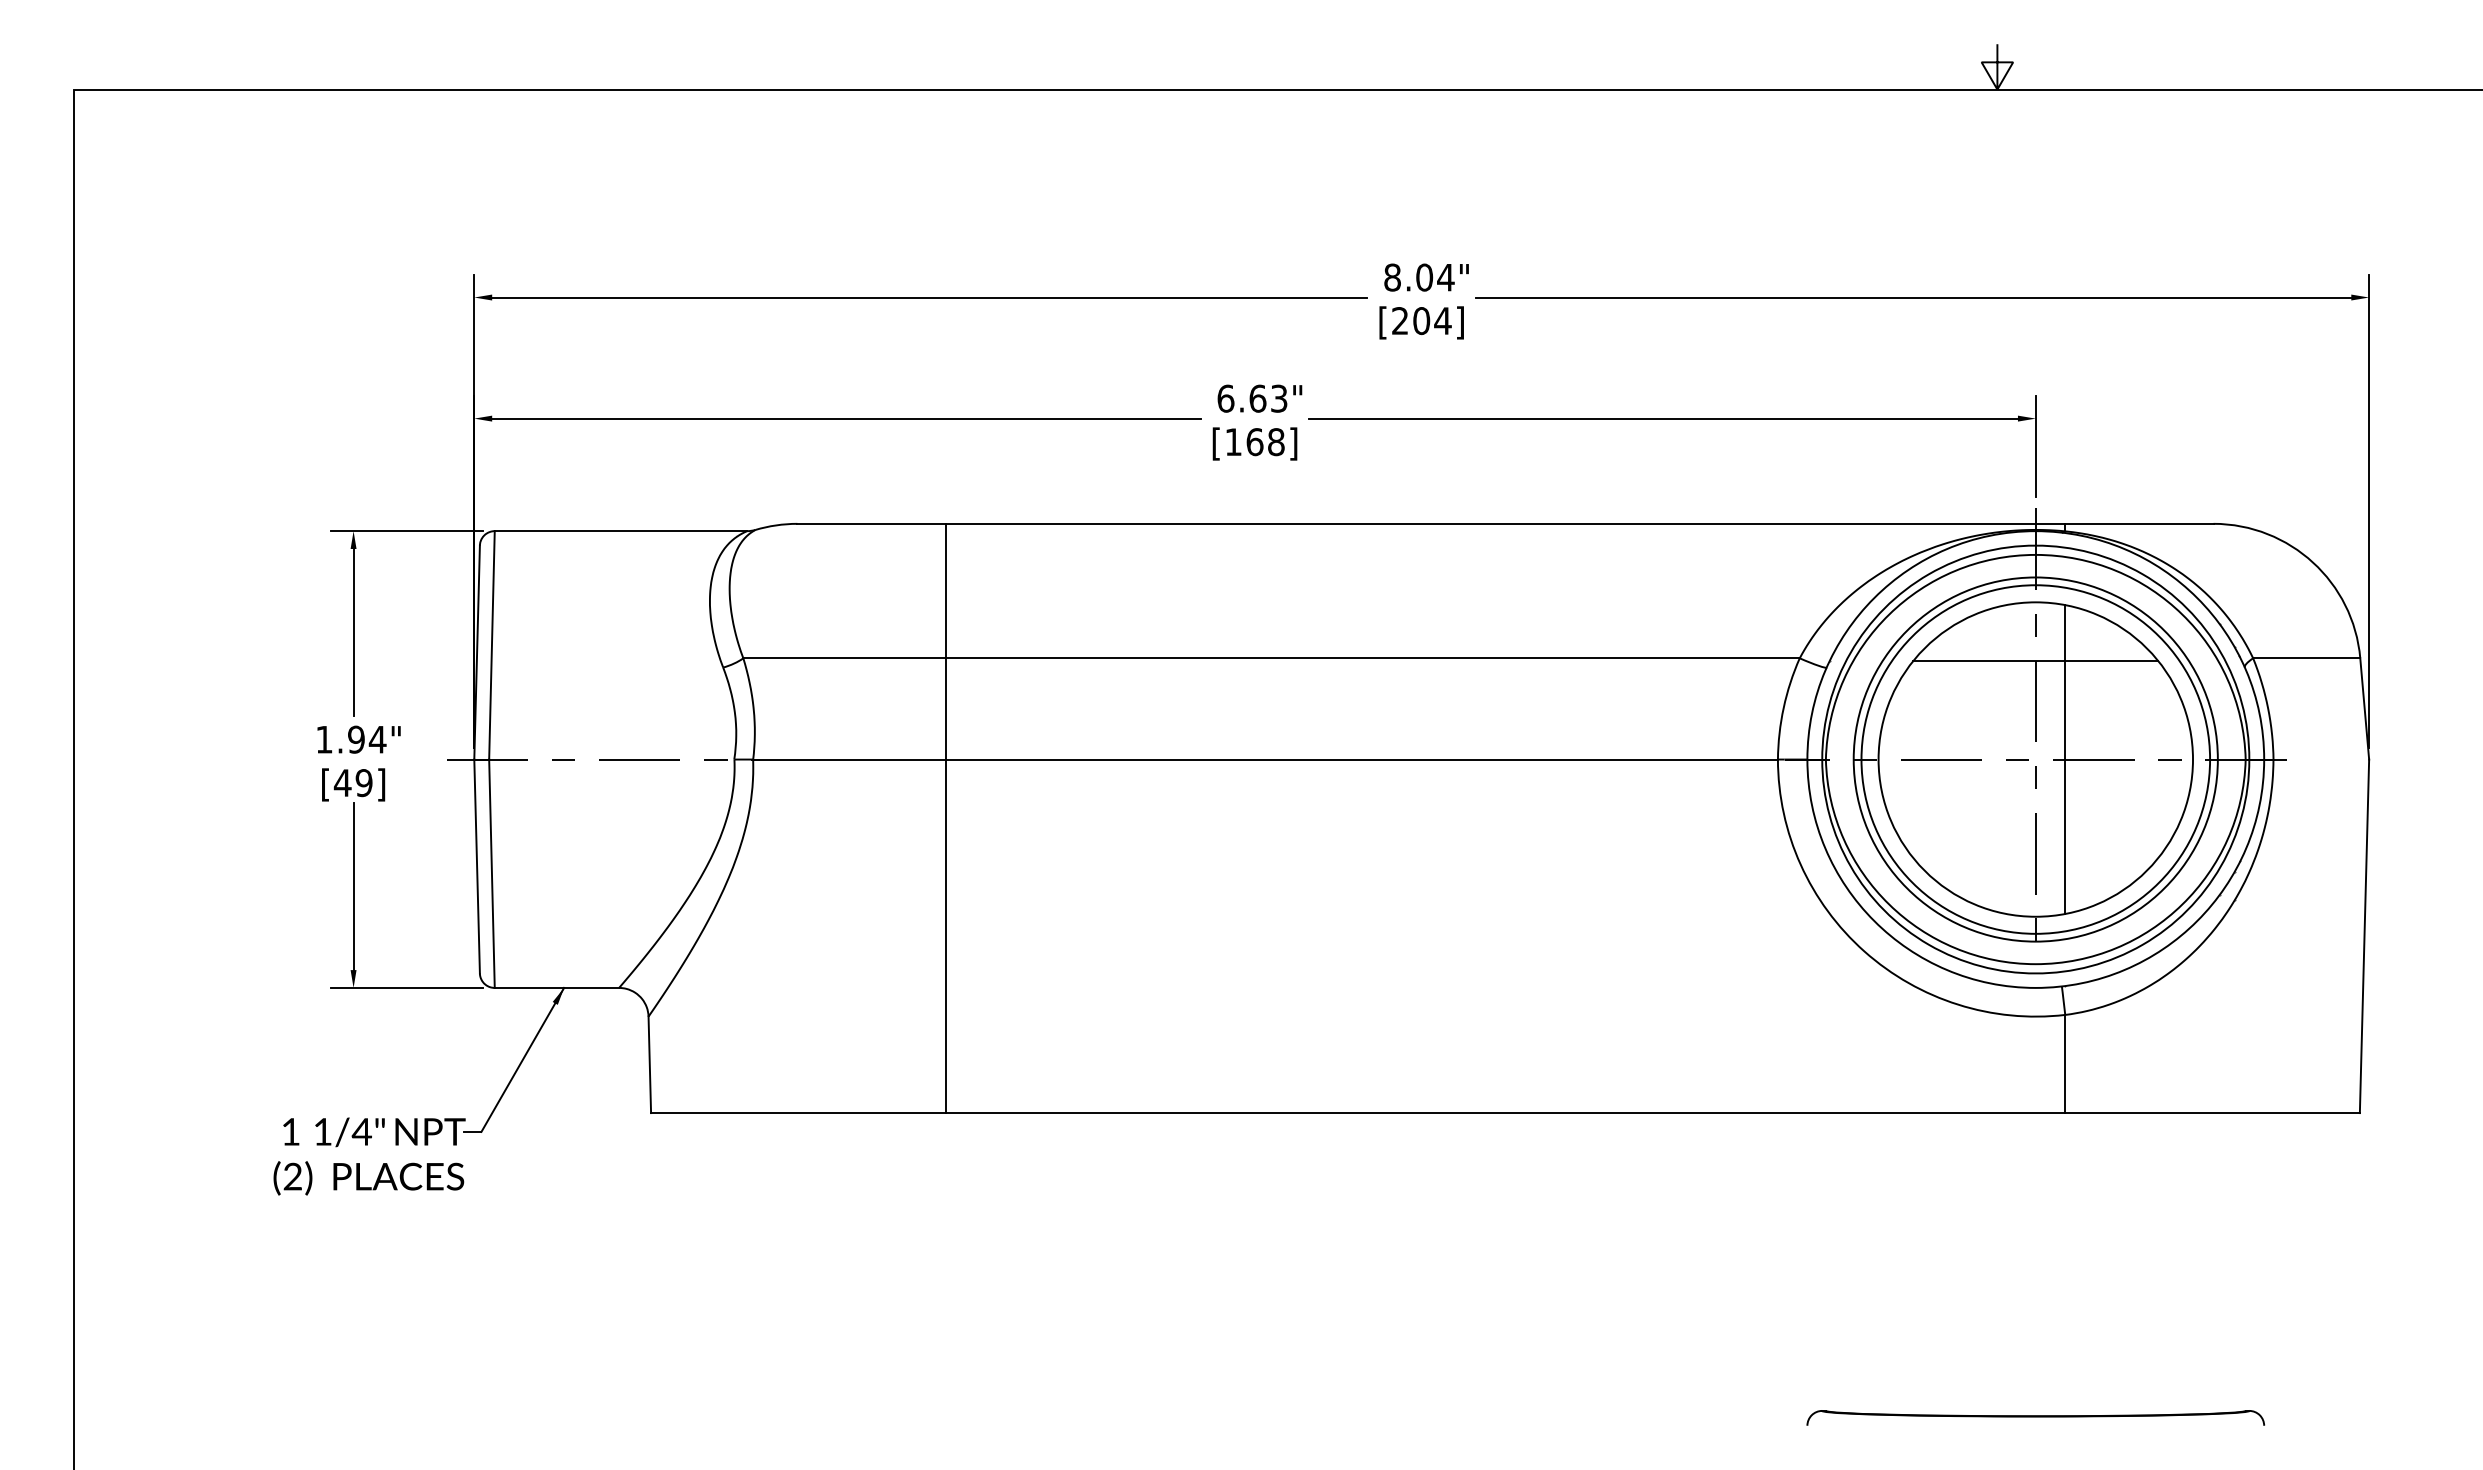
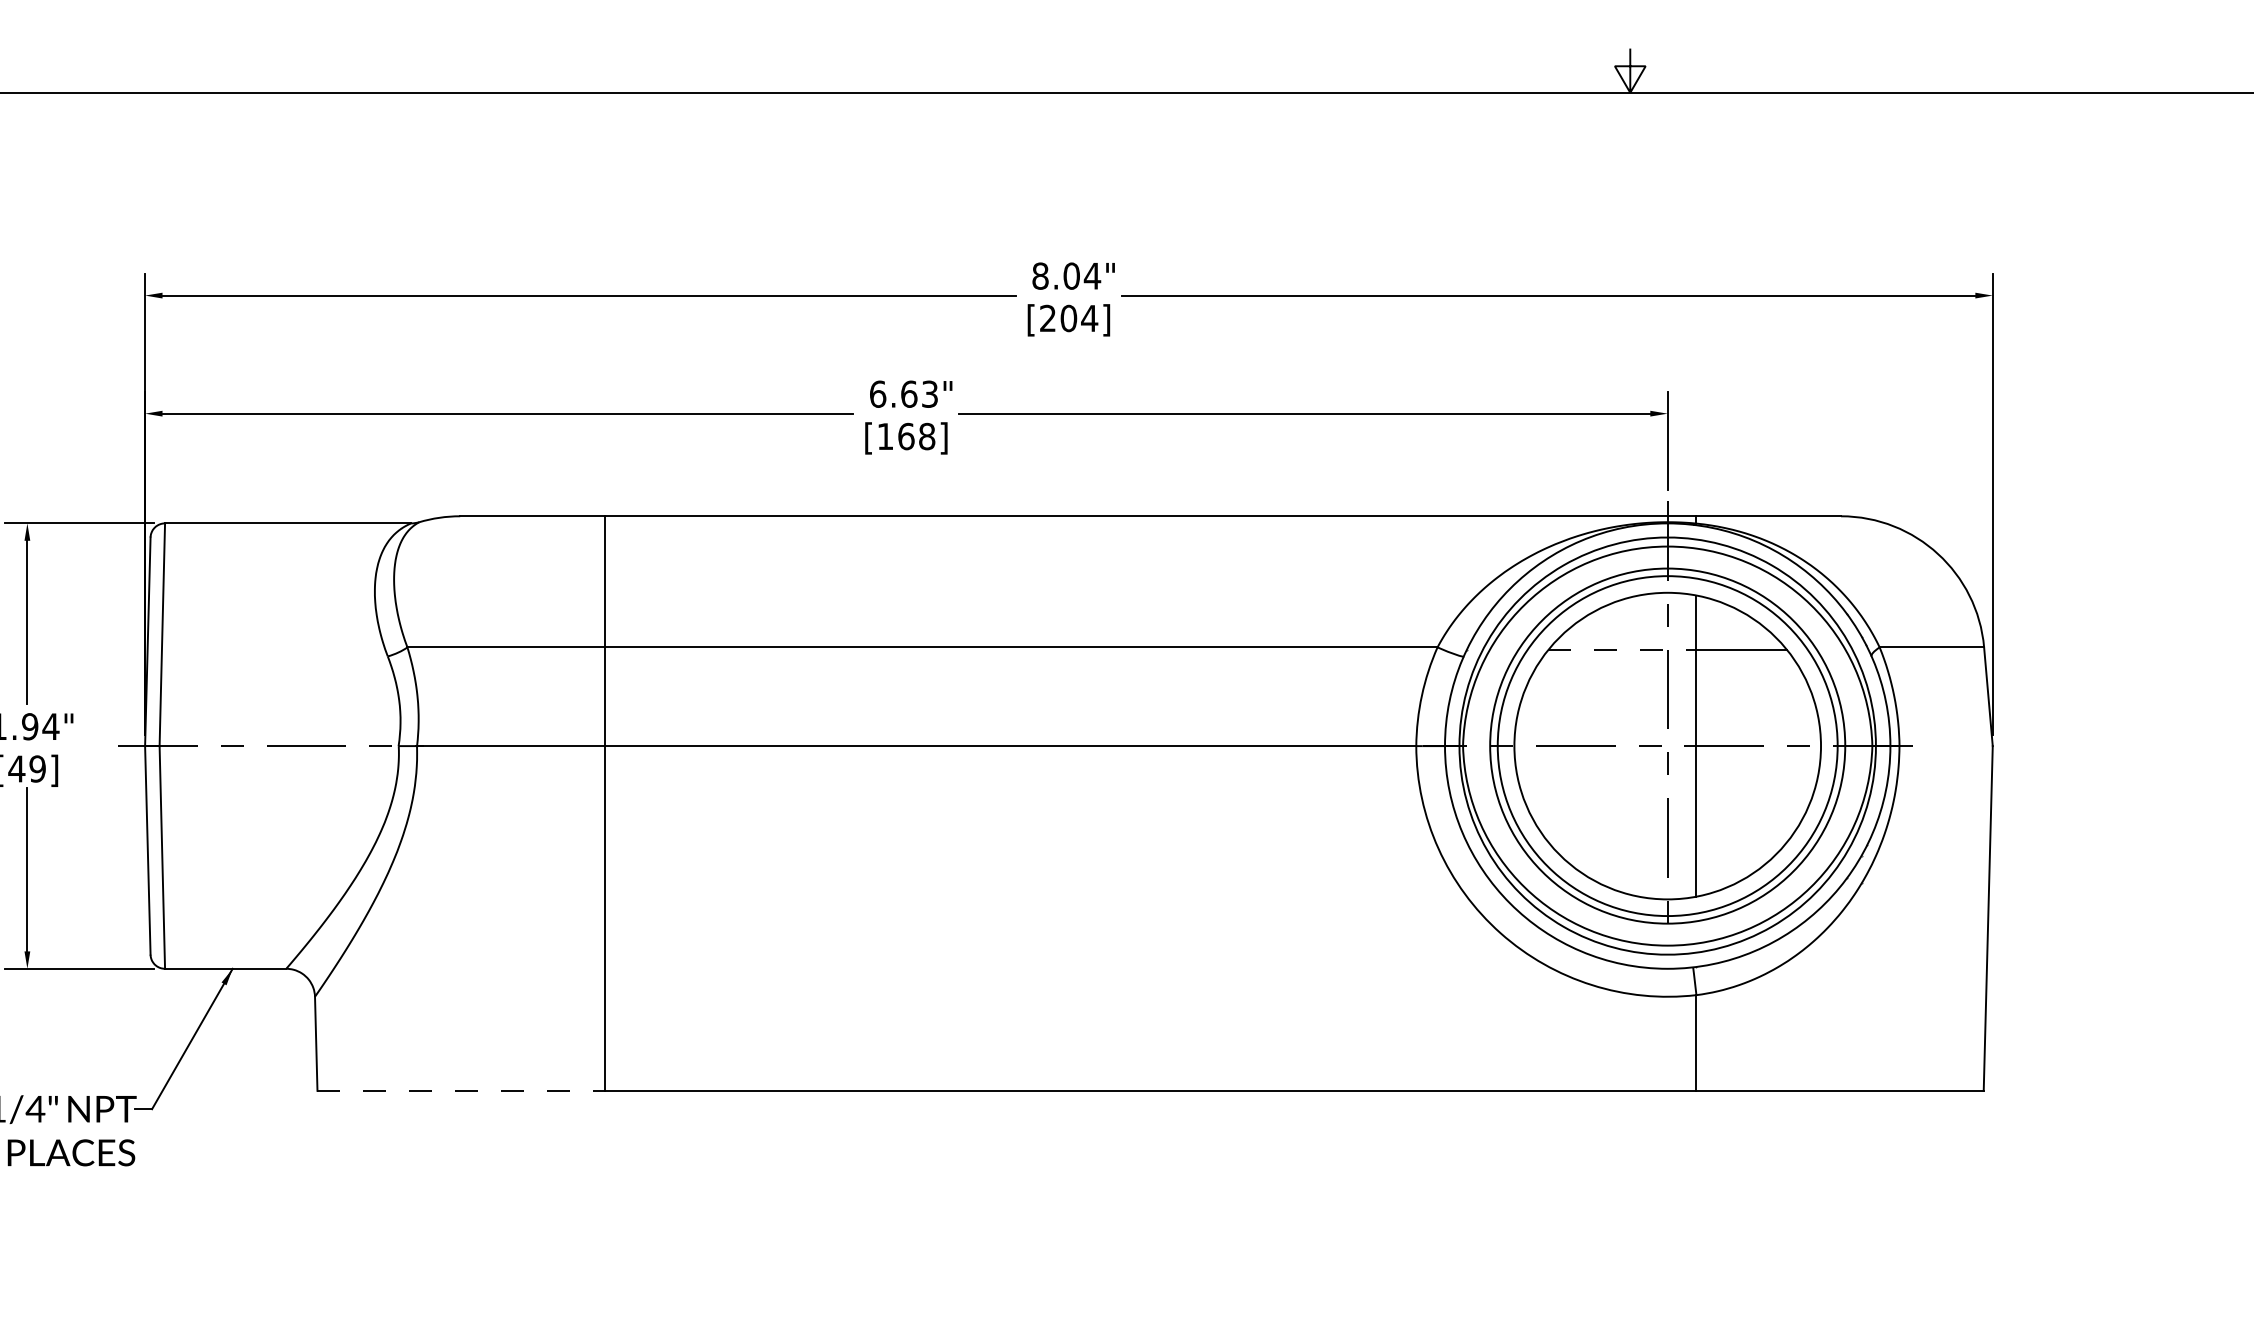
line: (1989, 660) -> (1622, 649), solid -> dashed
line: (798, 1113) -> (461, 1091), solid -> dashed

